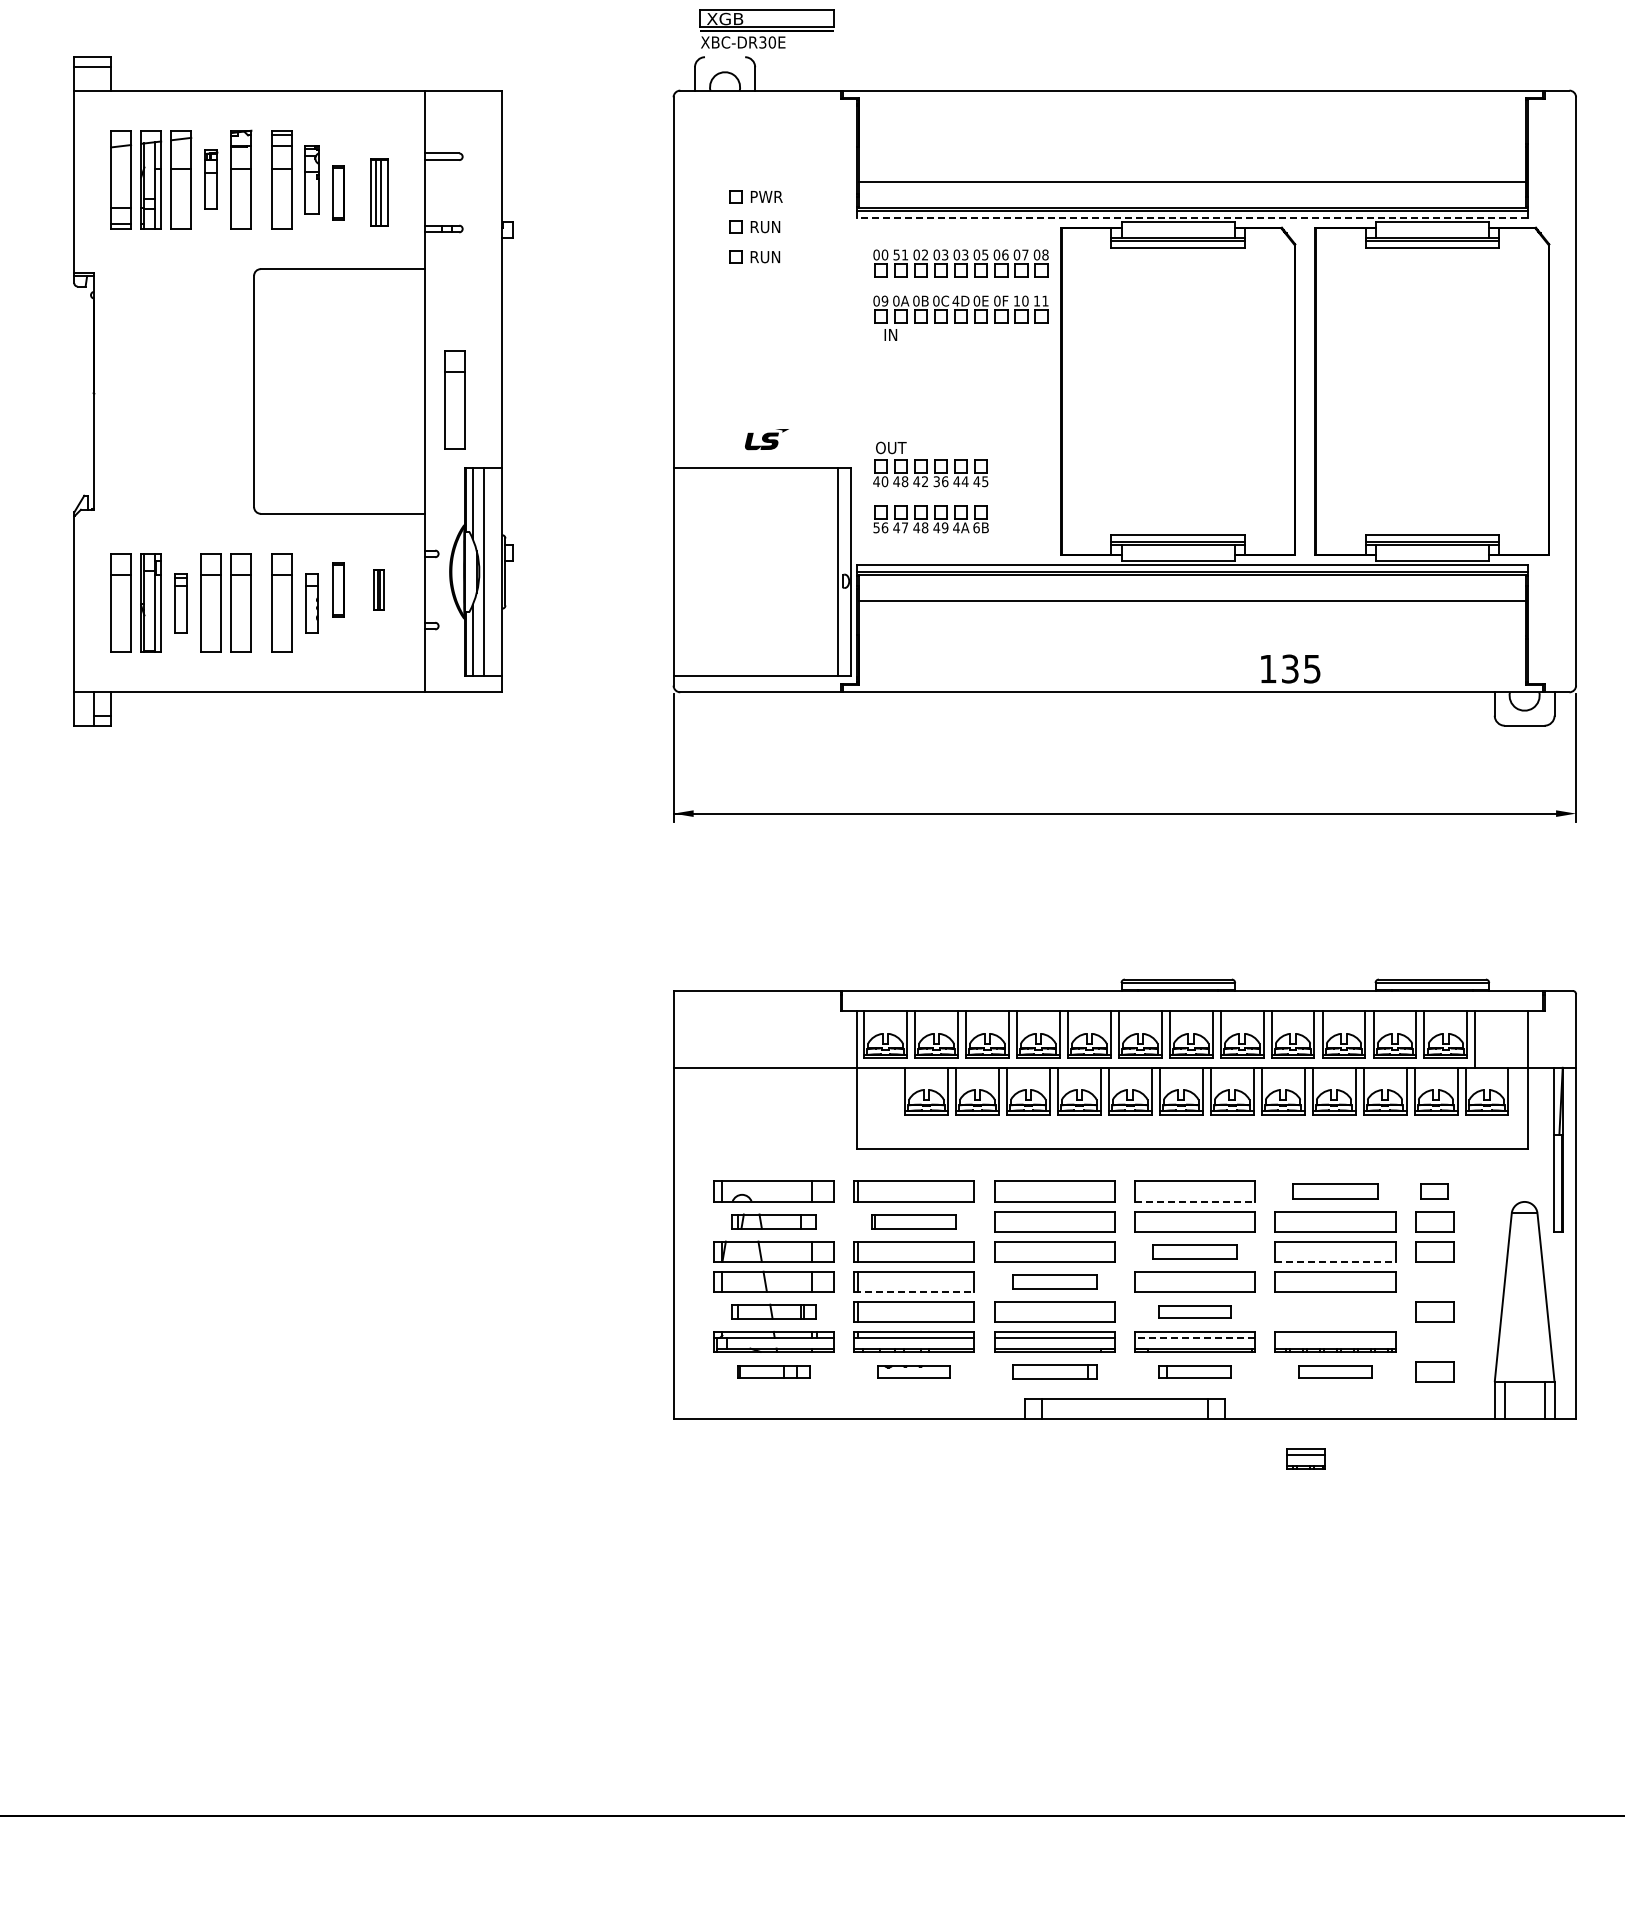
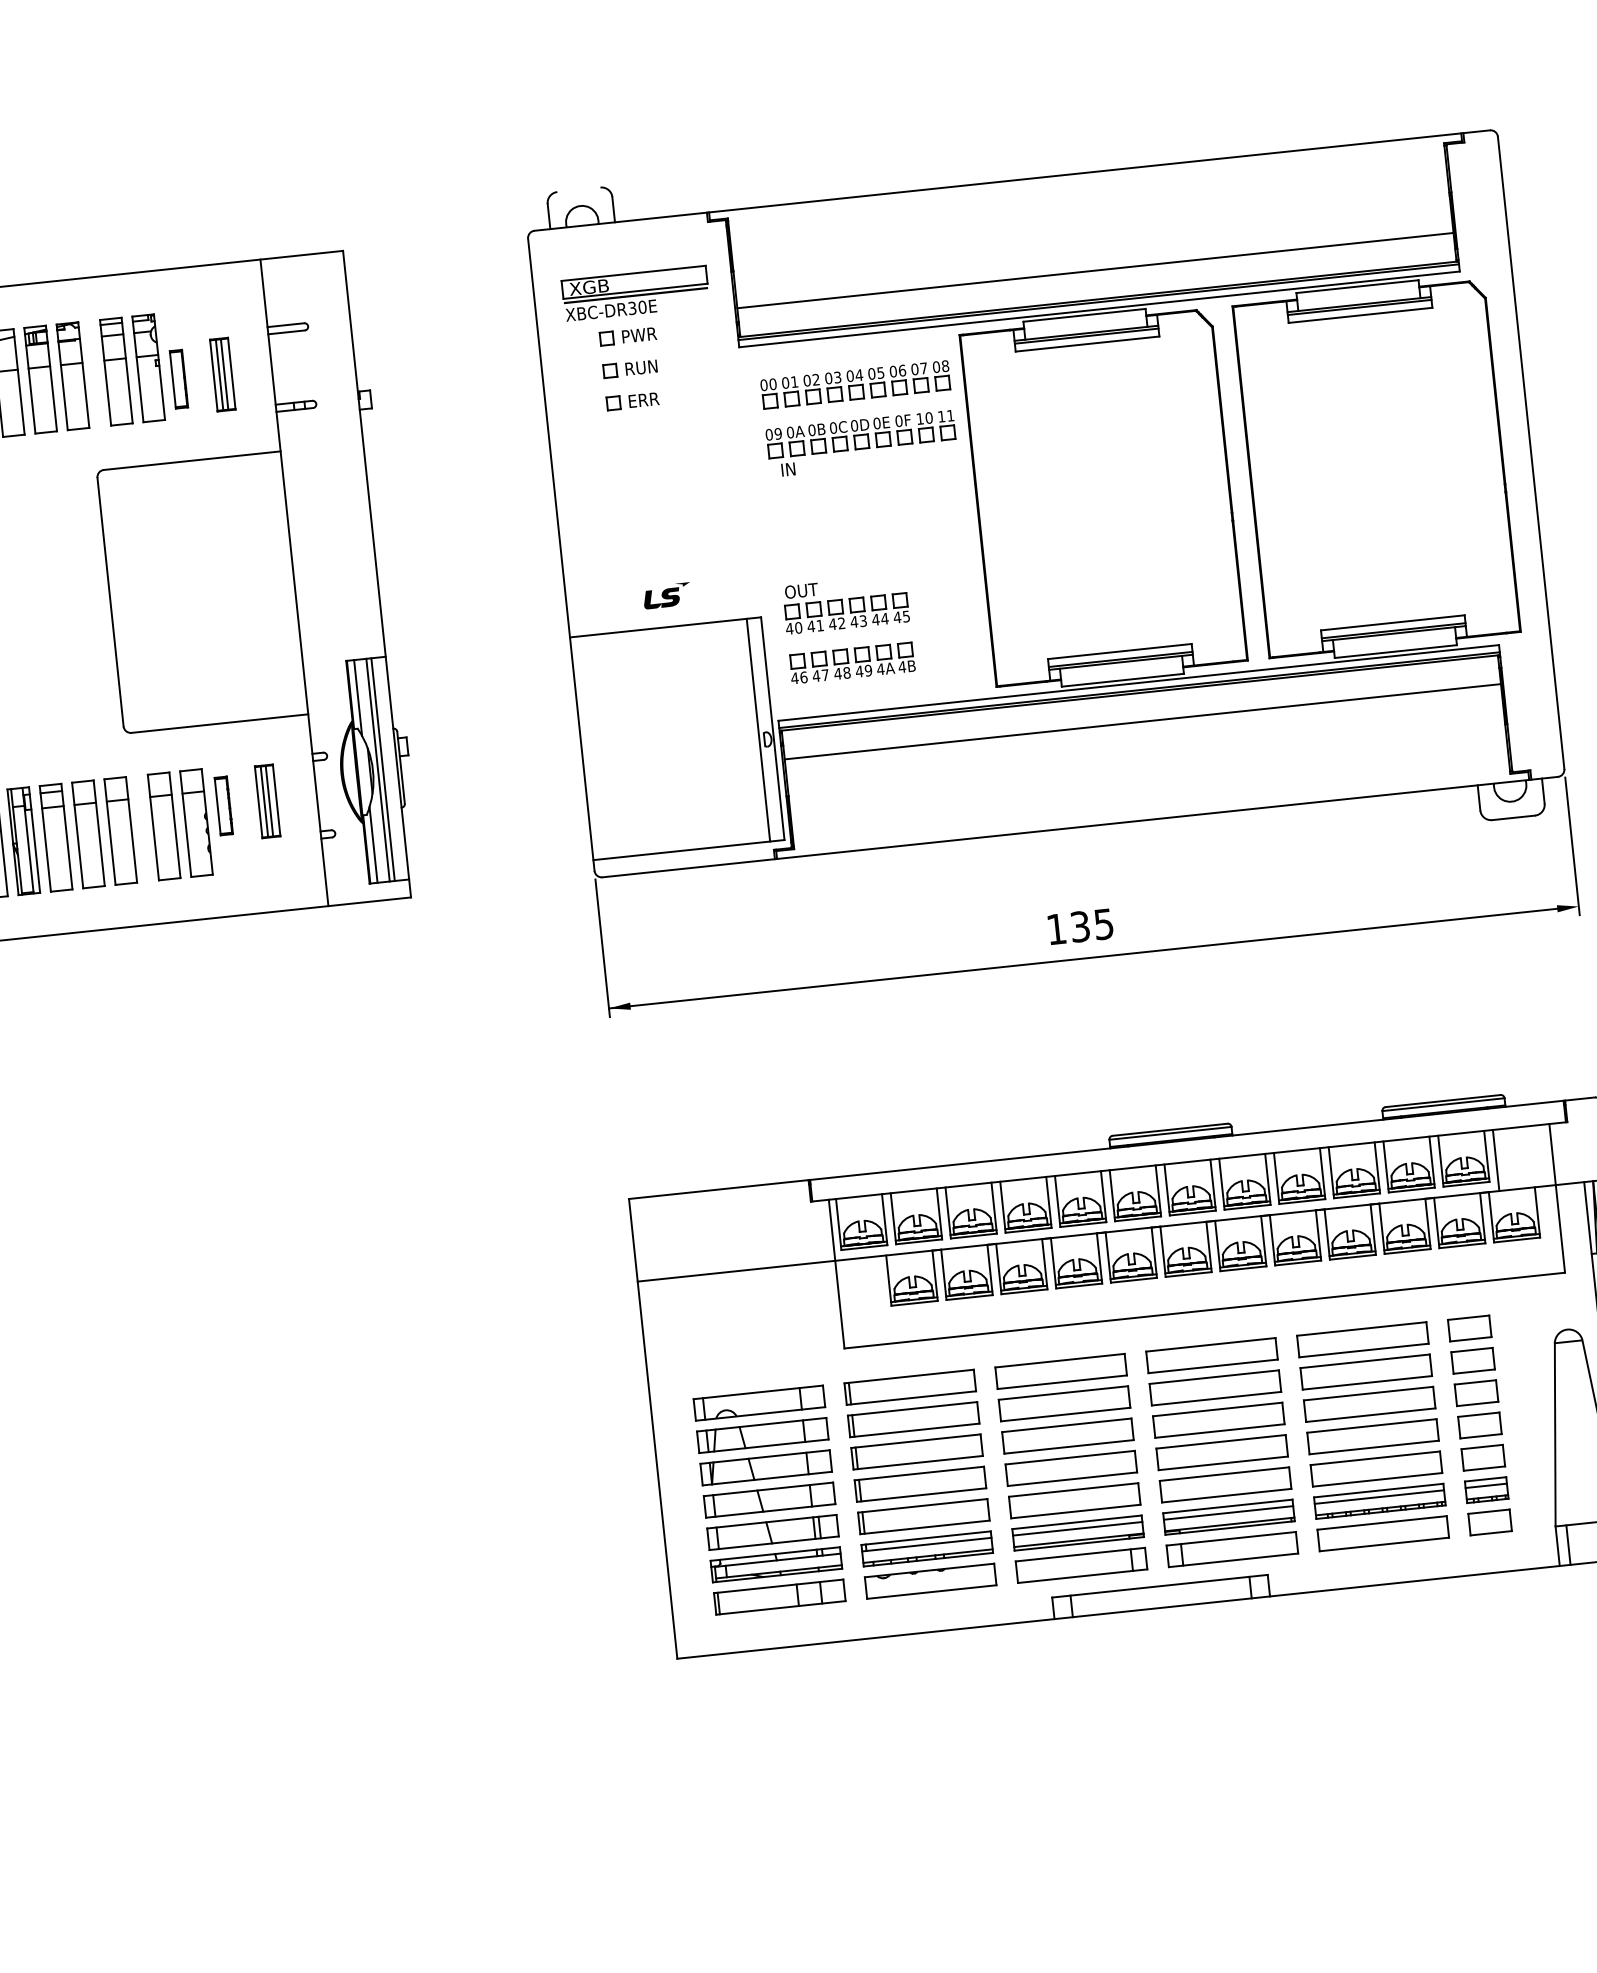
part: (766, 28) -> (634, 292), moved
part: (211, 179) -> (40, 379), size x1.67
part: (311, 179) -> (148, 367), size x1.43
line: (1192, 217) -> (1099, 309), dashed -> solid
text: (896, 254) -> (785, 382), 51 -> 01
text: (964, 254) -> (858, 374), 03 -> 04
text: (766, 257) -> (646, 400), RUN -> ERR
text: (955, 300) -> (853, 425), 4D -> 0D
part: (454, 399) -> (326, 588), removed
text: (904, 481) -> (819, 625), 48 -> 41
text: (940, 481) -> (858, 621), 36 -> 43
text: (876, 527) -> (794, 678), 56 -> 46
text: (976, 527) -> (902, 666), 6B -> 4B
line: (488, 571) -> (382, 769), added
part: (379, 589) -> (267, 800), size x1.67
part: (180, 602) -> (55, 837), size x1.67
part: (311, 602) -> (196, 822), size x1.67
text: (1290, 668) -> (1080, 926), moved
part: (1335, 1191) -> (1362, 1339), size x1.43
part: (1434, 1191) -> (1469, 1328), size x1.43
line: (1195, 1201) -> (1213, 1366), dashed -> solid
part: (773, 1221) -> (762, 1435), size x1.43
part: (913, 1221) -> (912, 1419), size x1.43
part: (1194, 1251) -> (1218, 1420), size x1.43
line: (1335, 1261) -> (1370, 1414), dashed -> solid
part: (1054, 1281) -> (1071, 1468), size x1.43
part: (1434, 1281) -> (1479, 1425), added
line: (914, 1291) -> (921, 1494), dashed -> solid
part: (773, 1311) -> (772, 1532), size x1.43
part: (1194, 1311) -> (1224, 1484), size x1.67
part: (1335, 1311) -> (1376, 1468), added
line: (1194, 1337) -> (1227, 1512), dashed -> solid
line: (1335, 1337) -> (1379, 1496), added
part: (773, 1371) -> (779, 1596), size x1.67
part: (913, 1371) -> (929, 1580), size x1.67
part: (1054, 1371) -> (1081, 1564), size x1.43
part: (1194, 1371) -> (1231, 1549), size x1.67
part: (1335, 1371) -> (1383, 1533), size x1.67
part: (1305, 1458) -> (1486, 1489), moved

